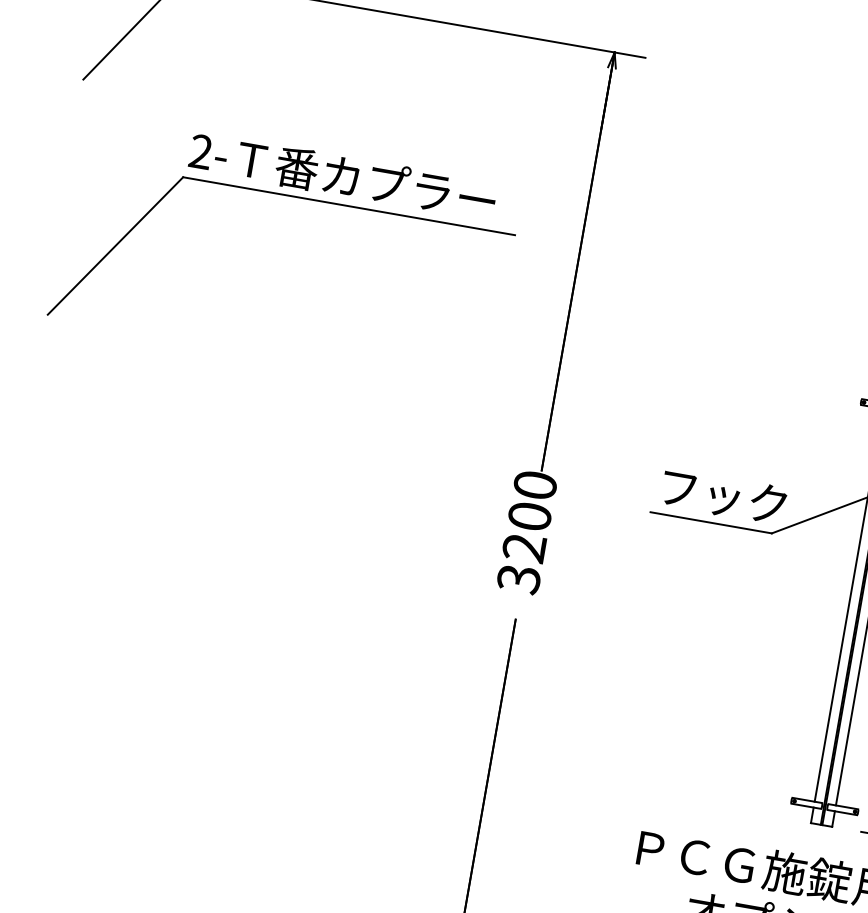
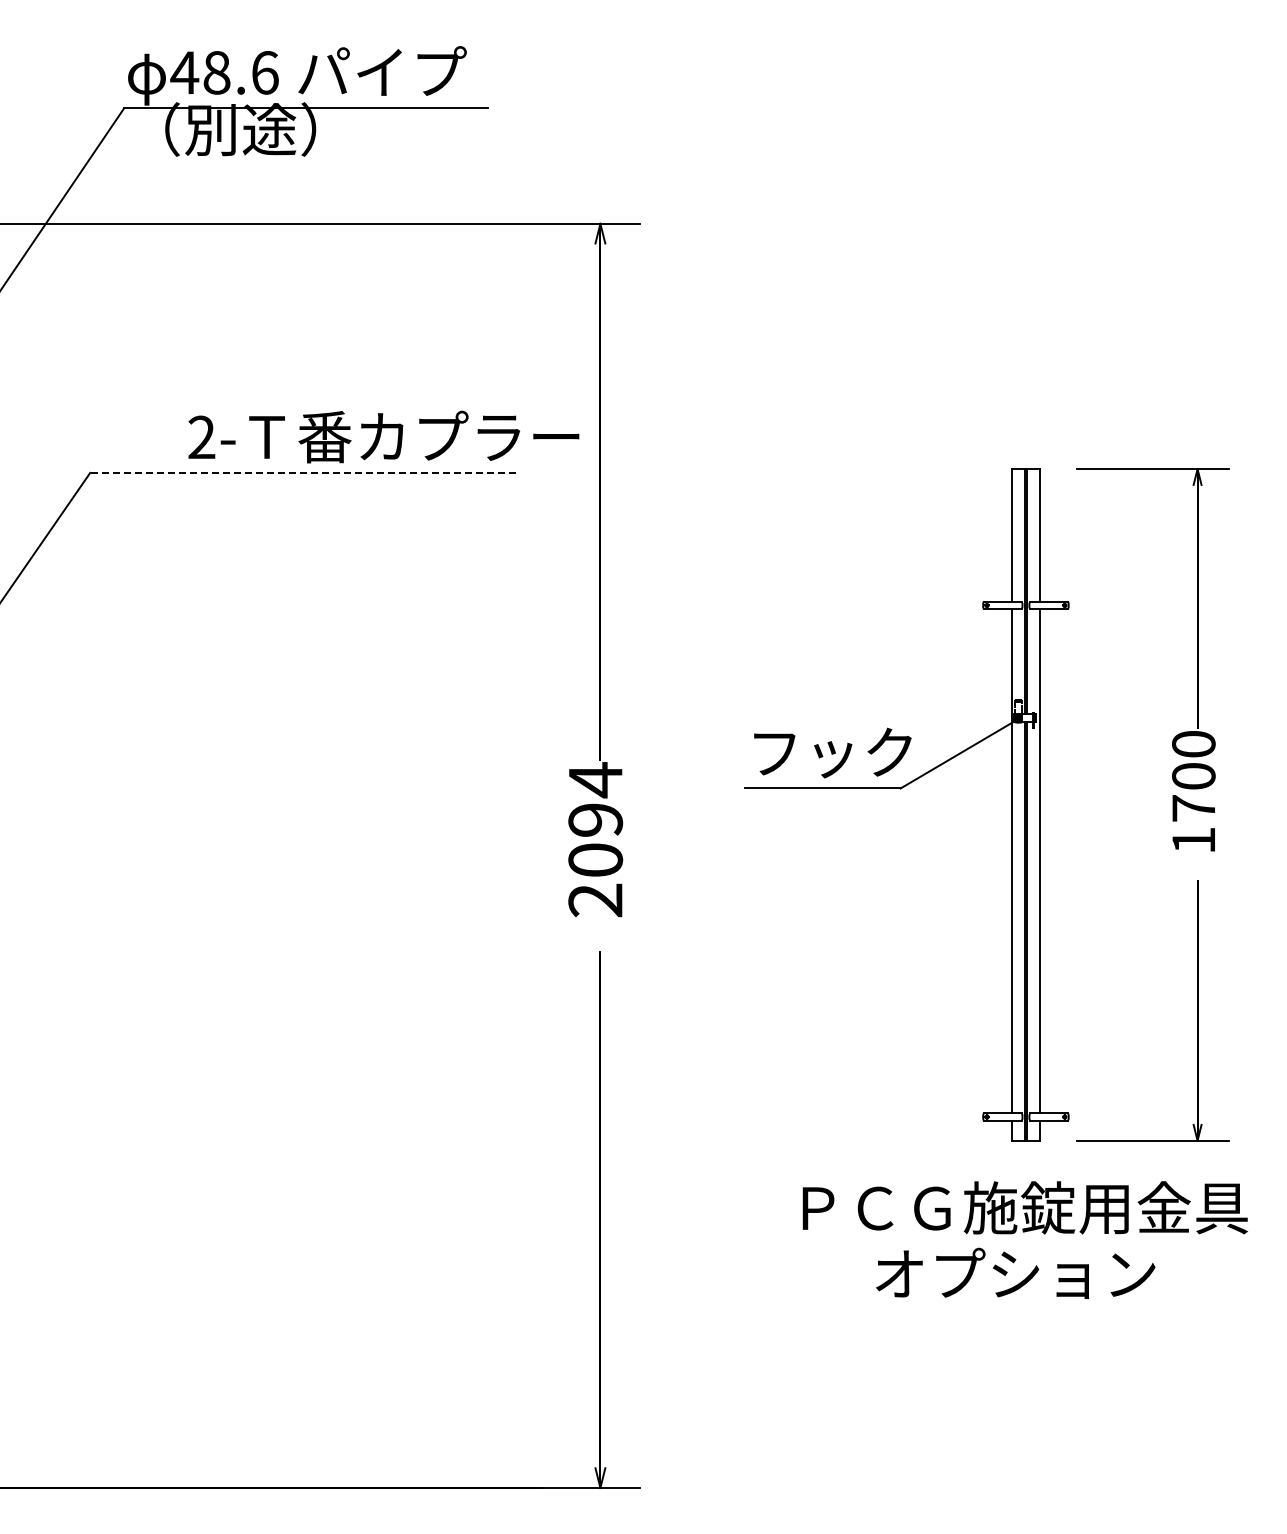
text: (342, 175) -> (383, 436), moved
line: (349, 205) -> (303, 472), solid -> dashed
text: (527, 531) -> (595, 839), 3200 -> 2094

